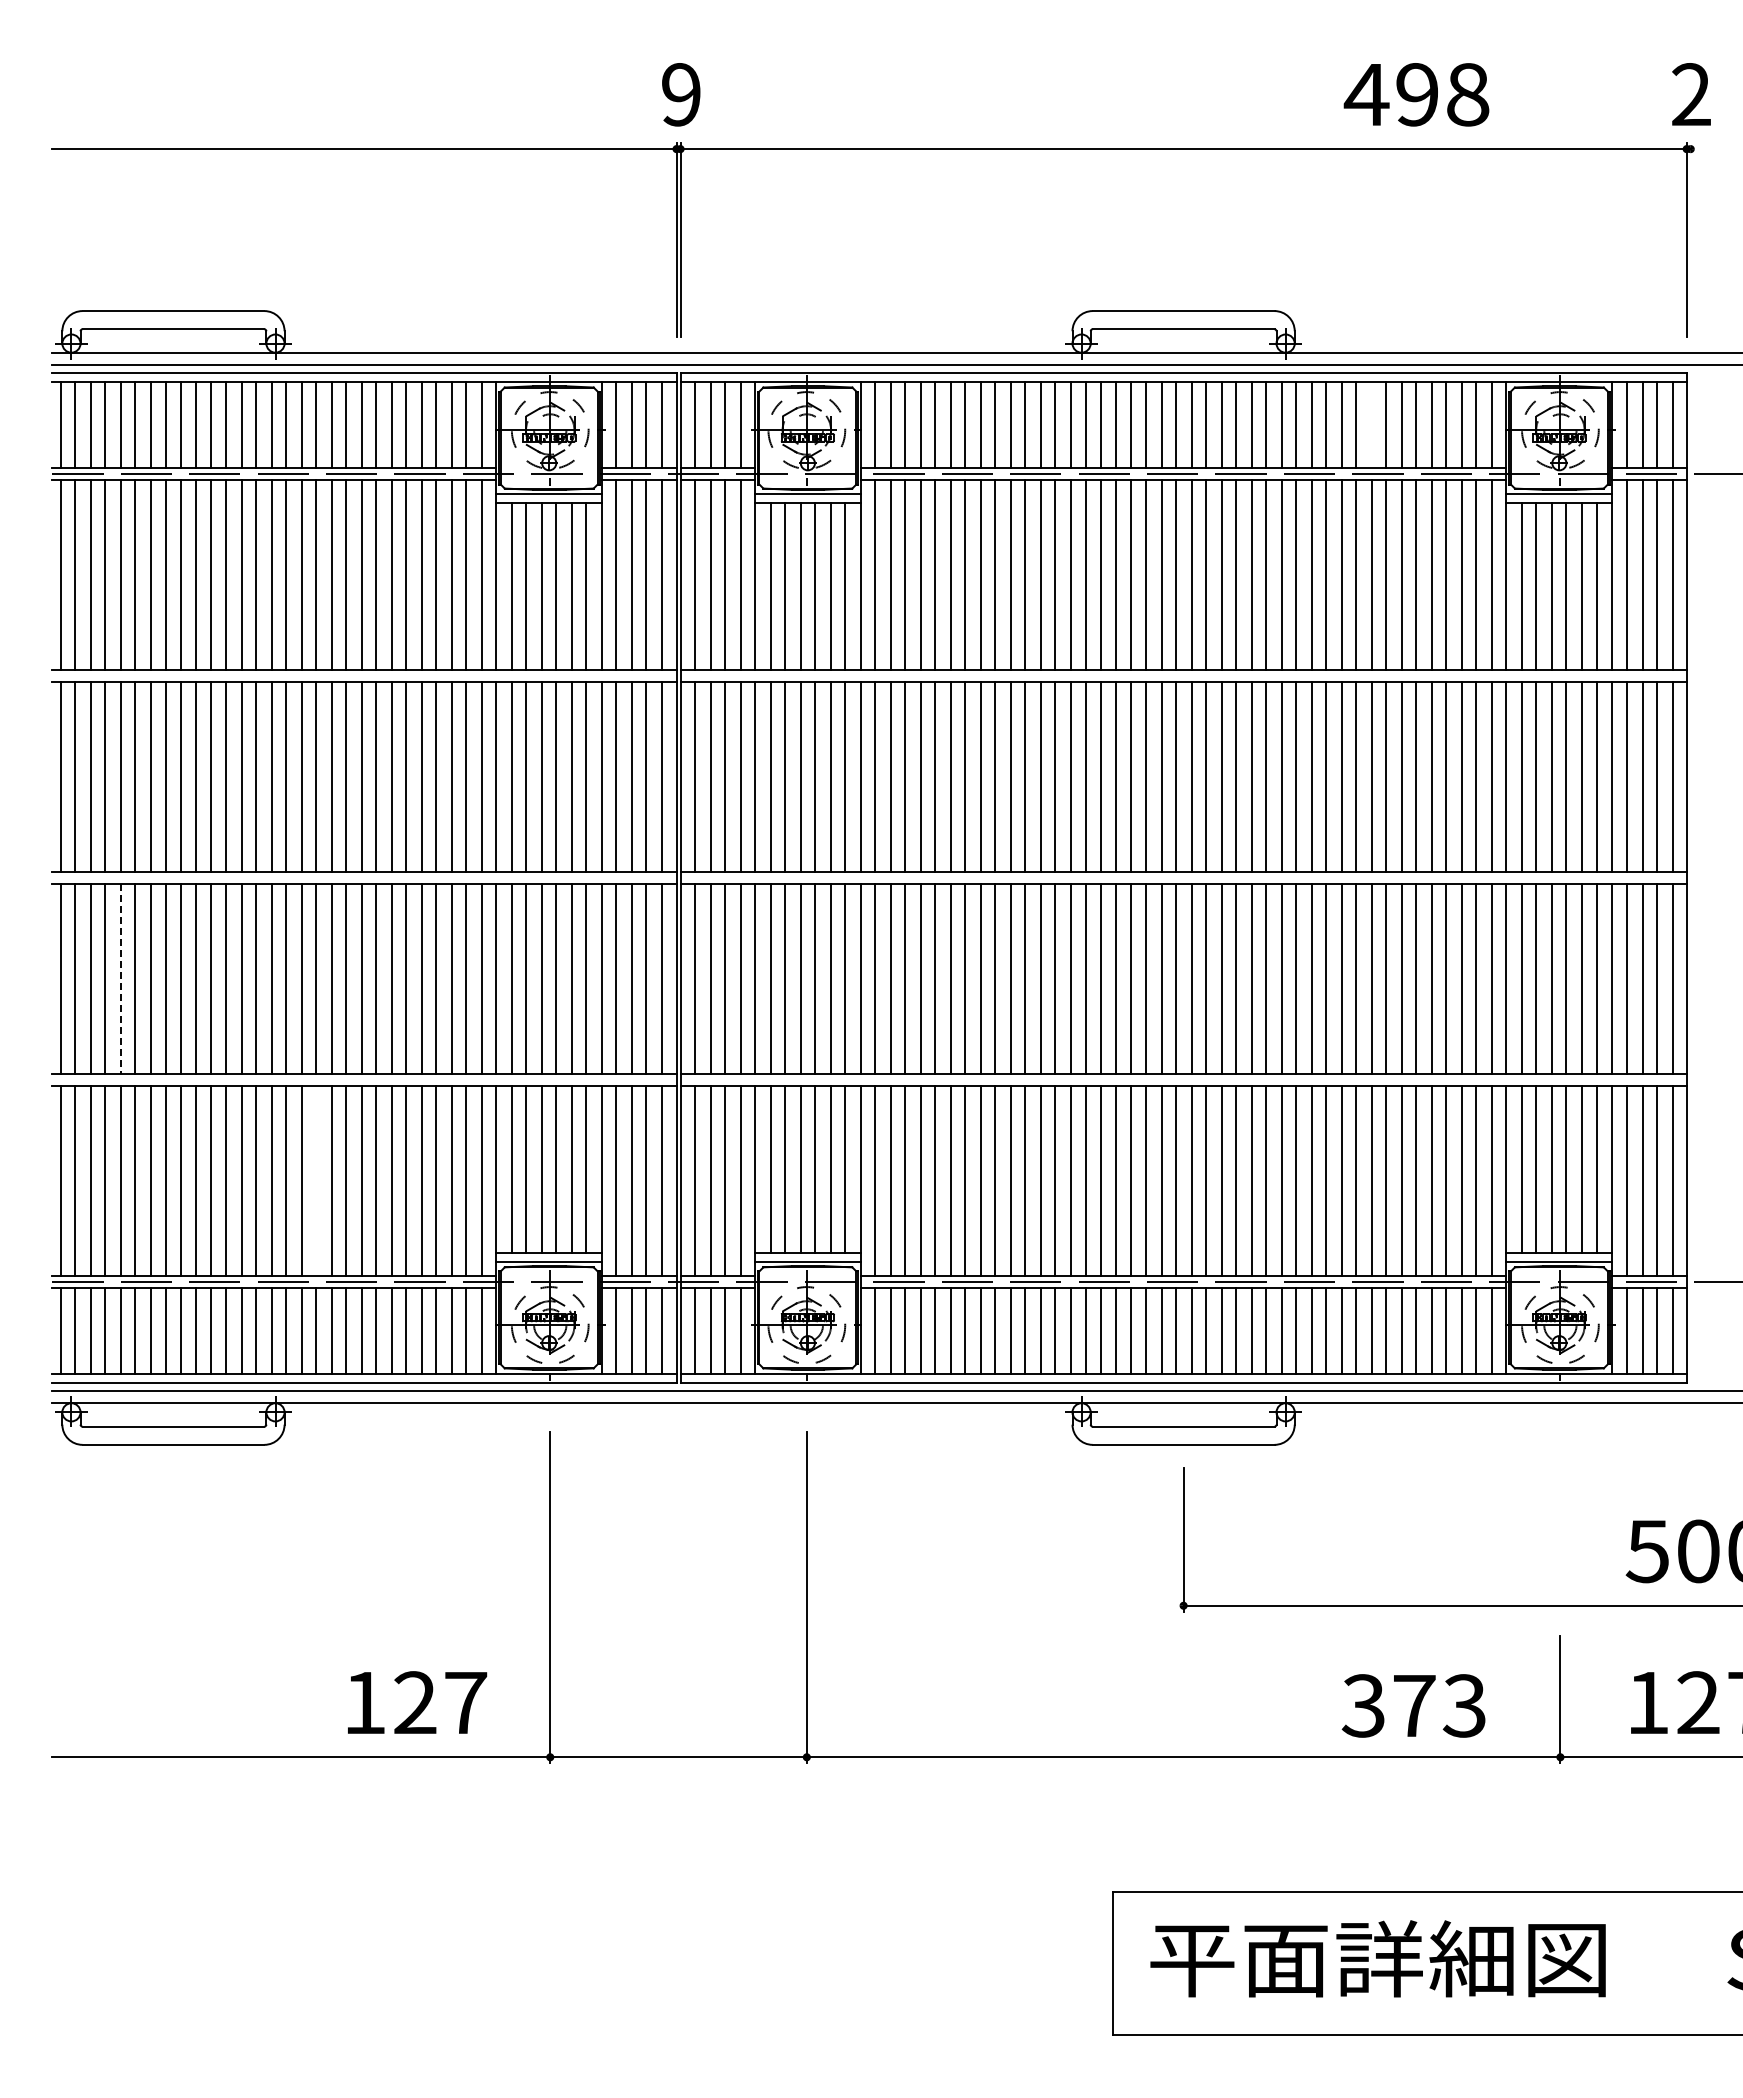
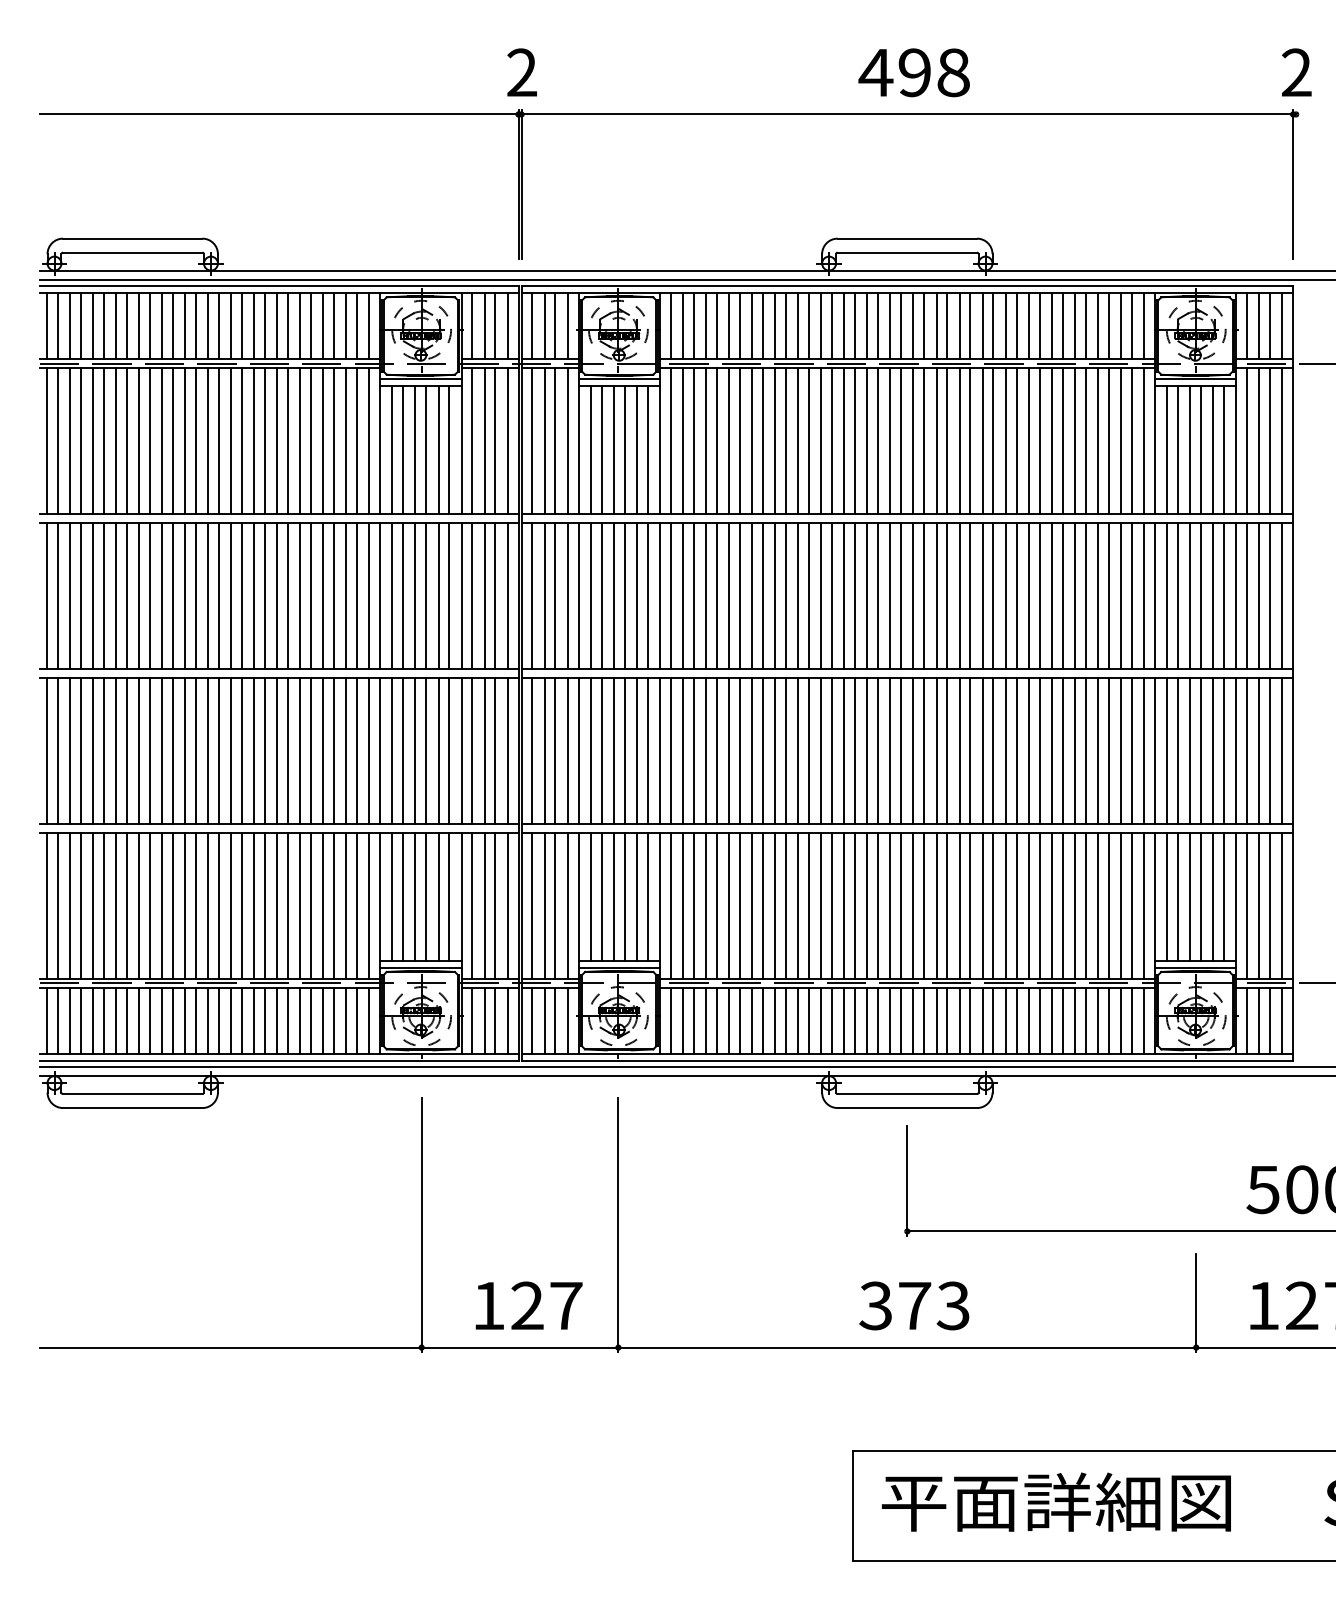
text: (681, 94) -> (522, 72), 9 -> 2
text: (1416, 94) -> (914, 72), moved
line: (1371, 424) -> (1051, 325), added
line: (121, 978) -> (92, 750), dashed -> solid
line: (315, 1180) -> (241, 905), added
text: (417, 1702) -> (529, 1305), moved
text: (1413, 1705) -> (914, 1305), moved

